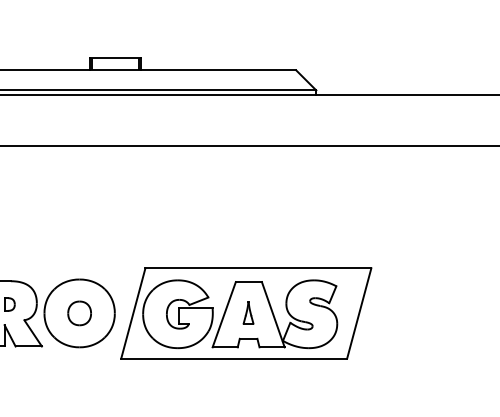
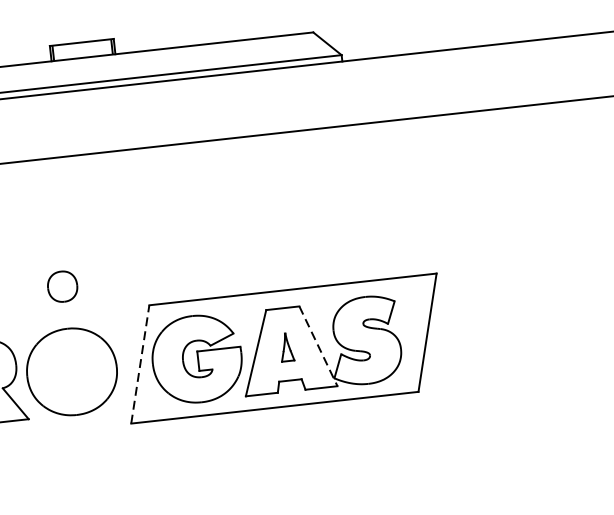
part: (79, 313) -> (62, 286), moved
line: (133, 313) -> (140, 364), solid -> dashed
line: (273, 314) -> (318, 346), solid -> dashed

